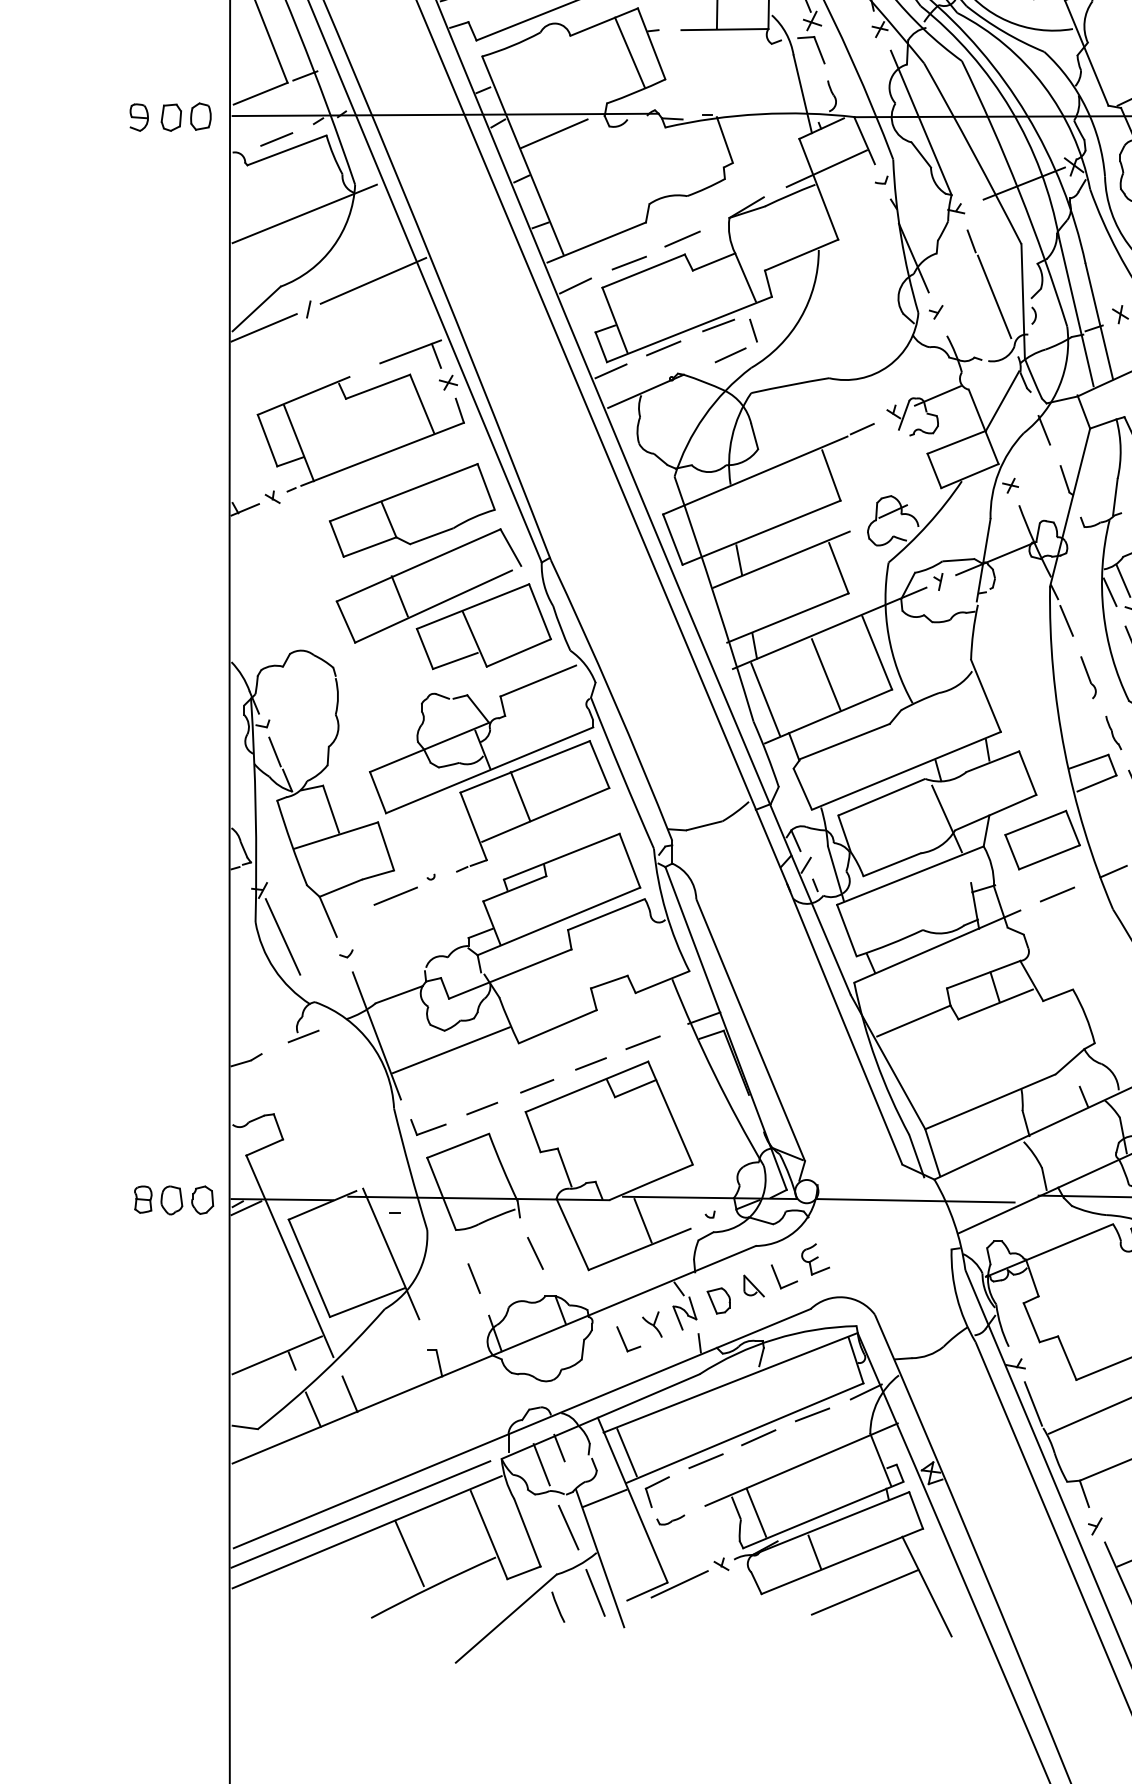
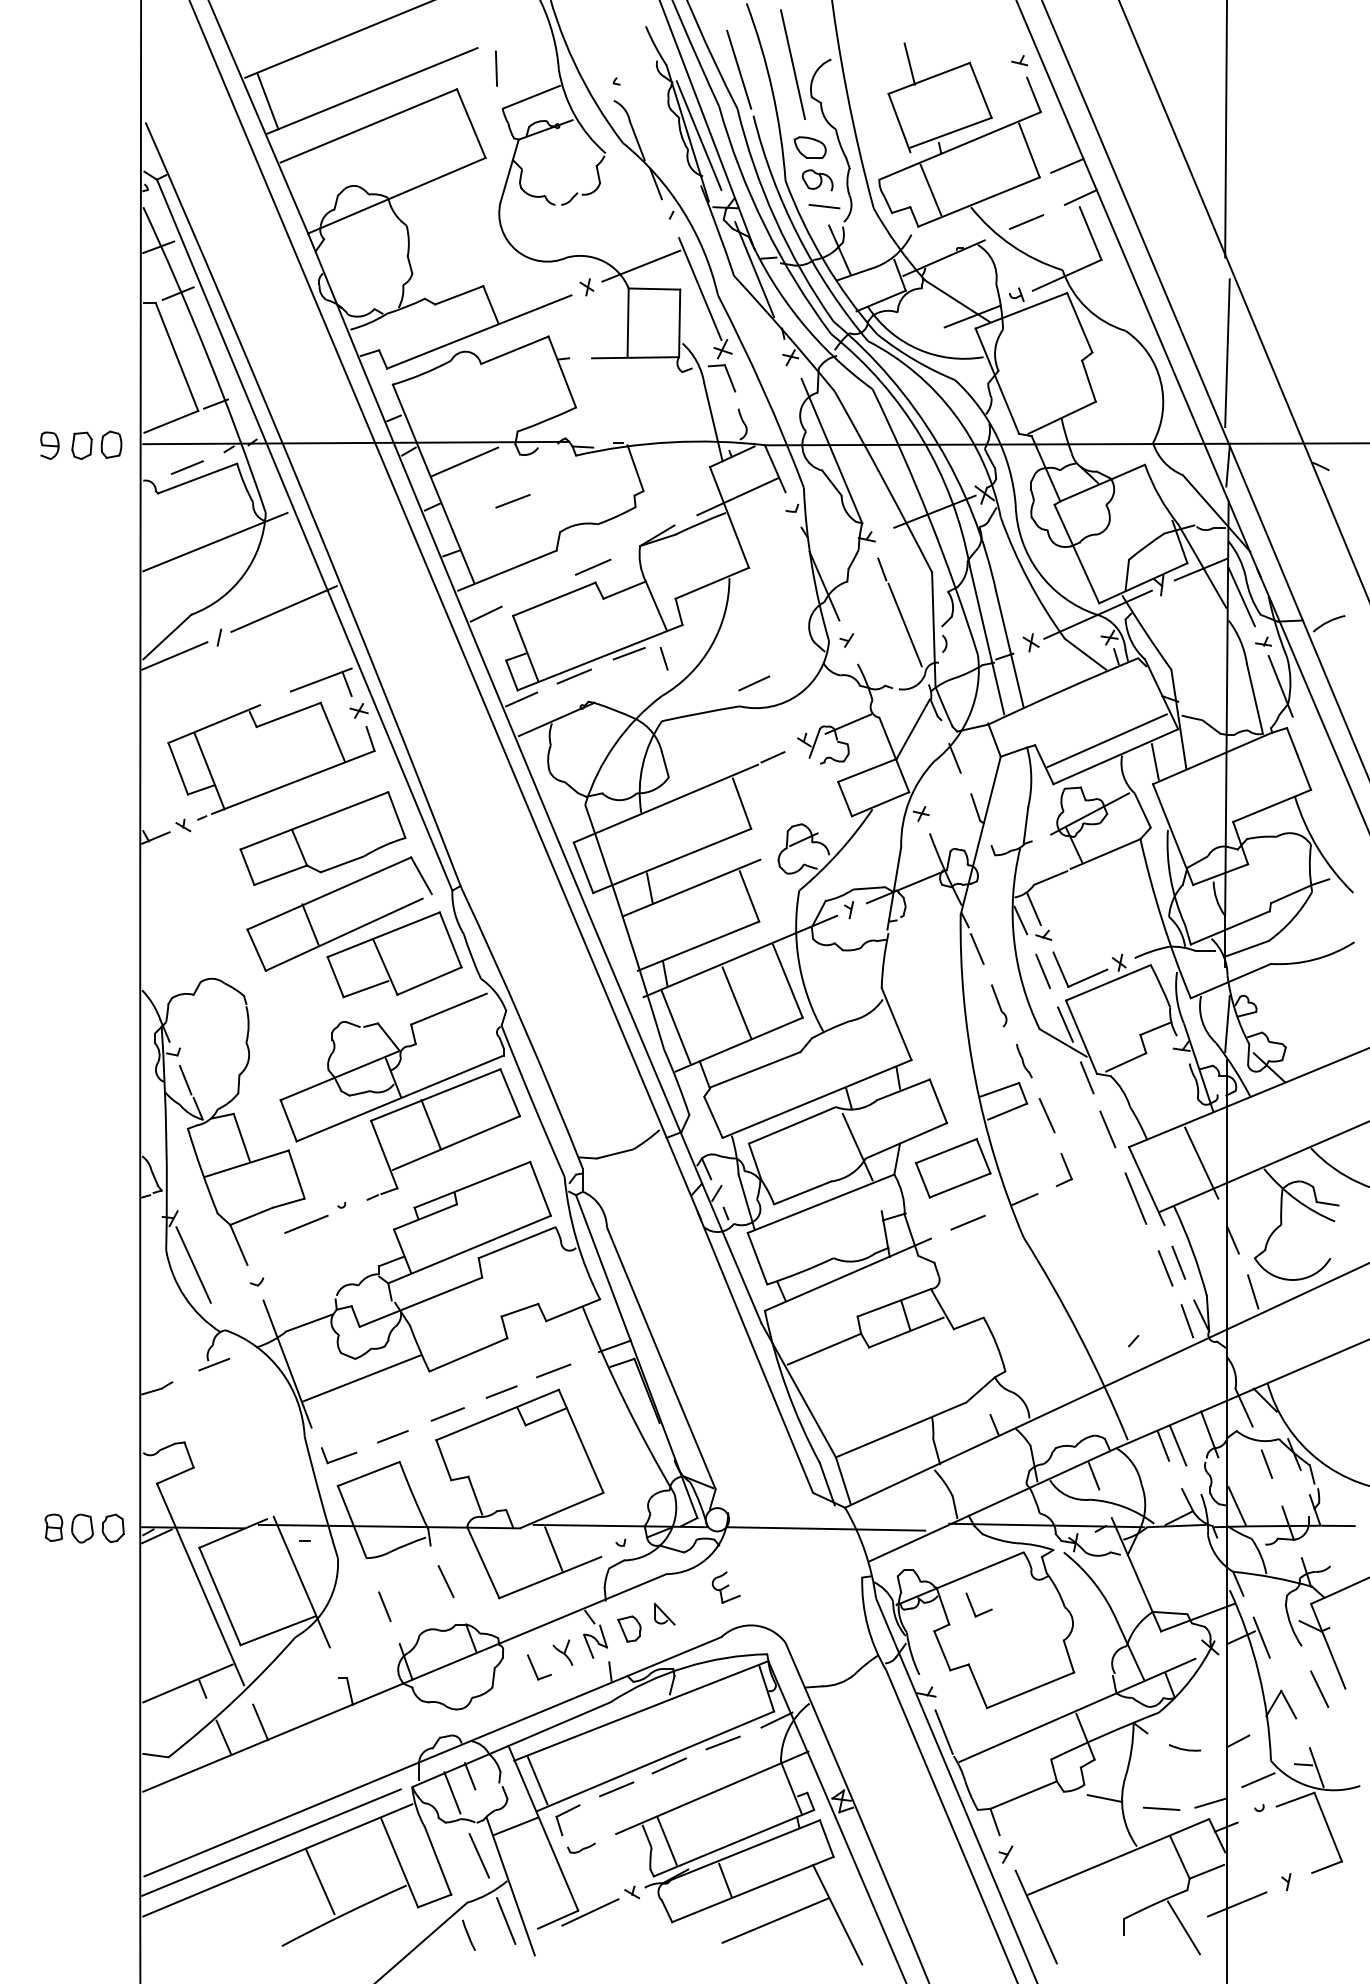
line: (629, 52) -> (540, 380), removed
line: (628, 263) -> (512, 501), moved
line: (730, 355) -> (754, 683), moved
part: (783, 1276) -> (978, 1604), moved

